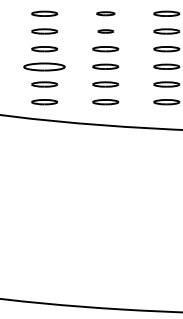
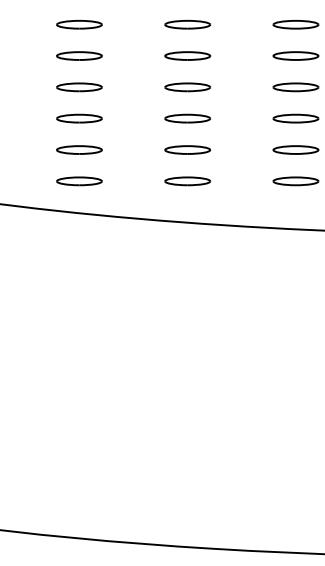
part: (105, 13) -> (187, 24), size x1.43
part: (105, 31) -> (187, 56), size x1.67
part: (44, 66) -> (79, 118), size x0.62

